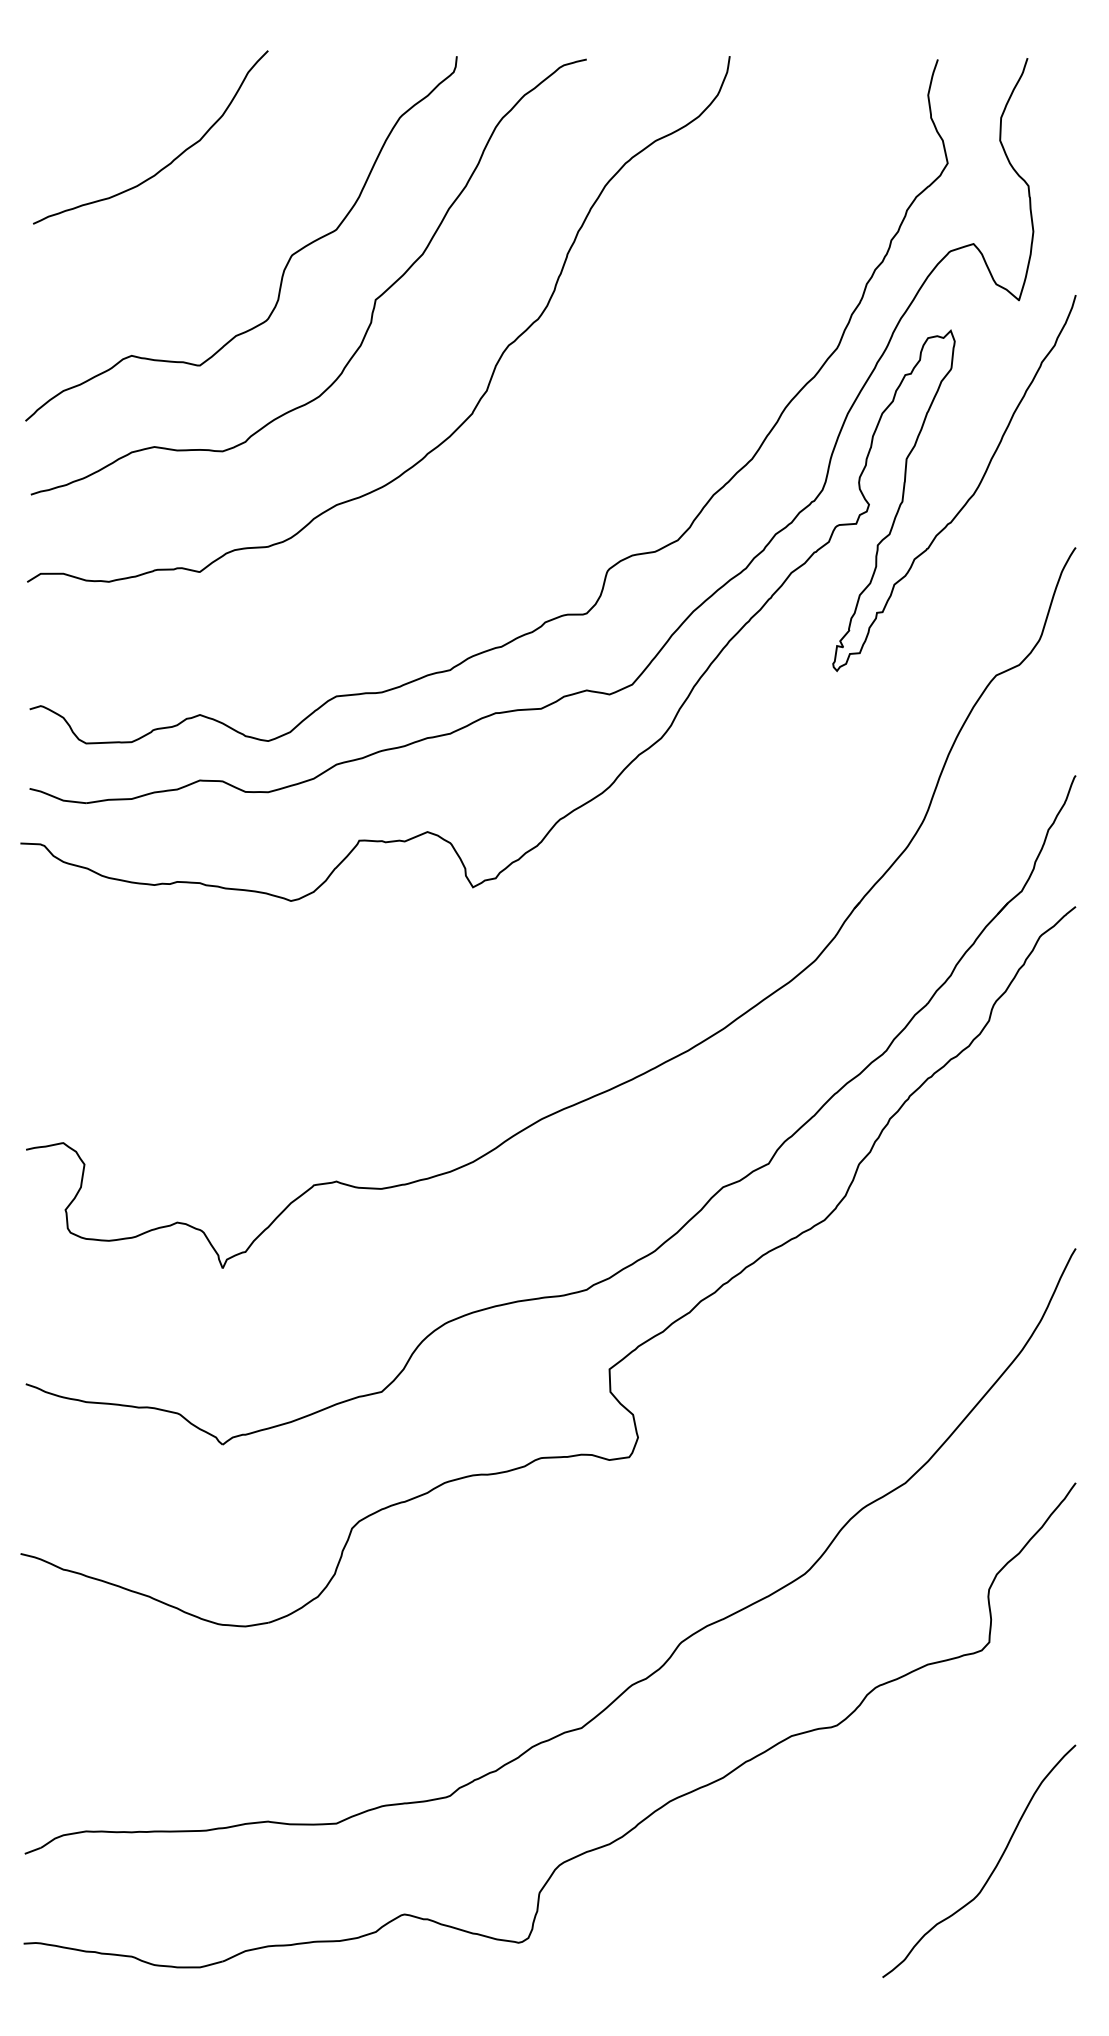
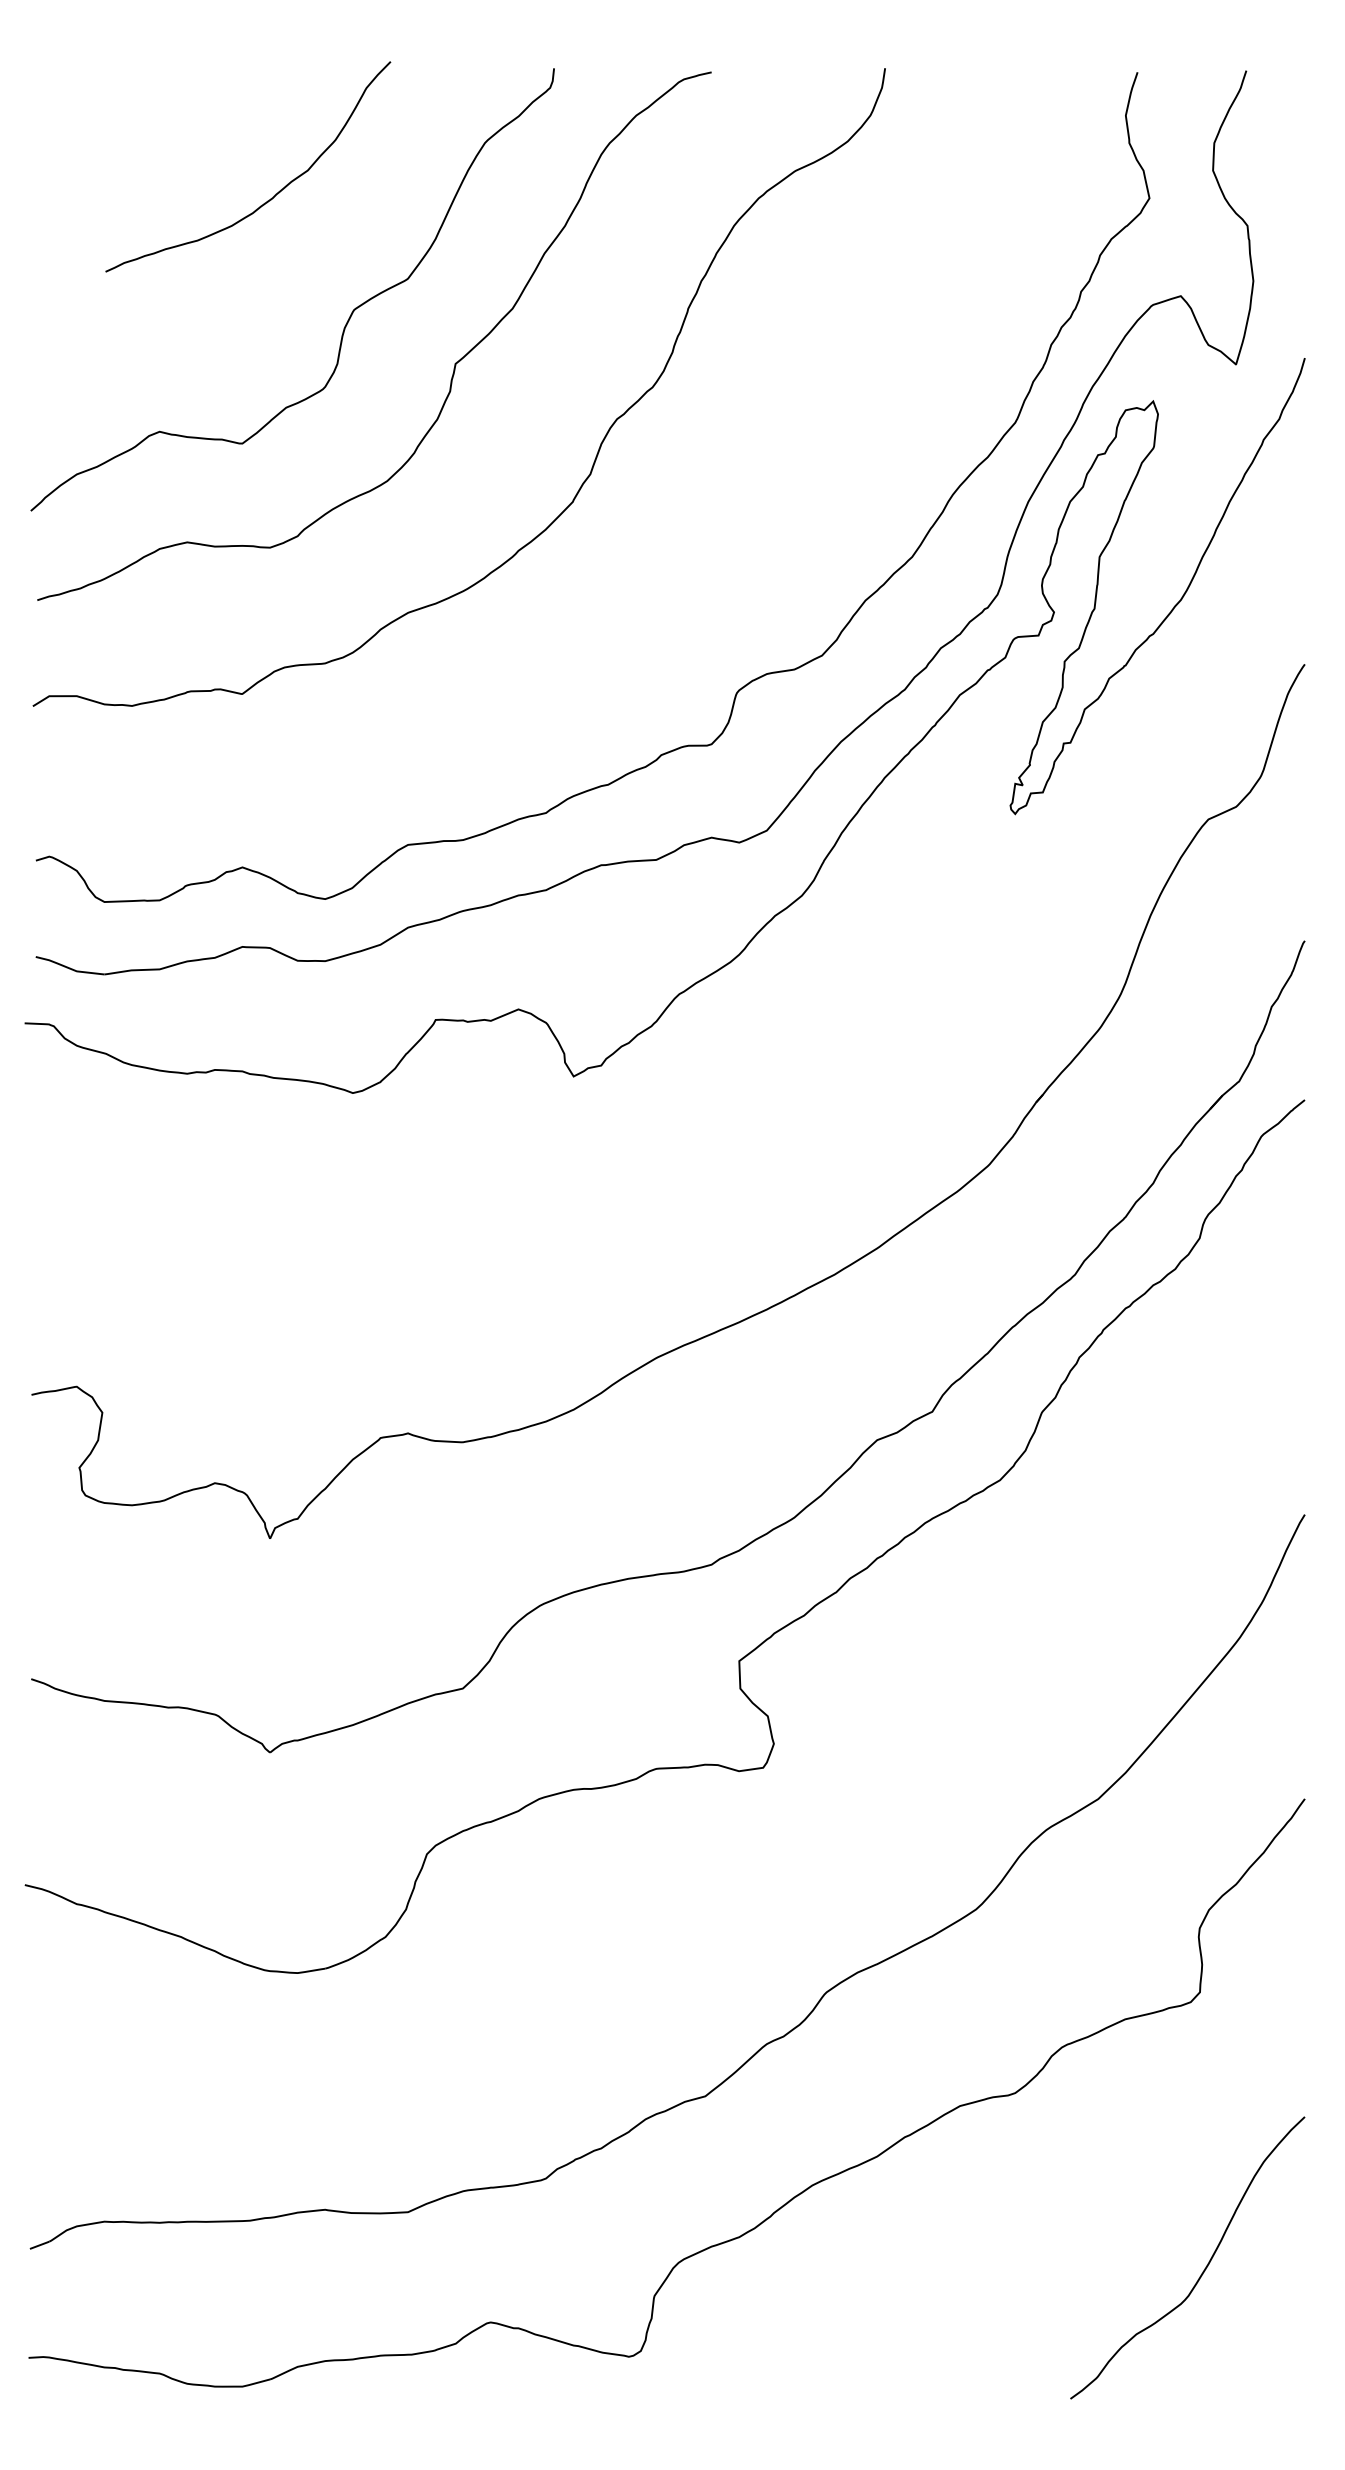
curve: (168, 163) -> (269, 198), moved

